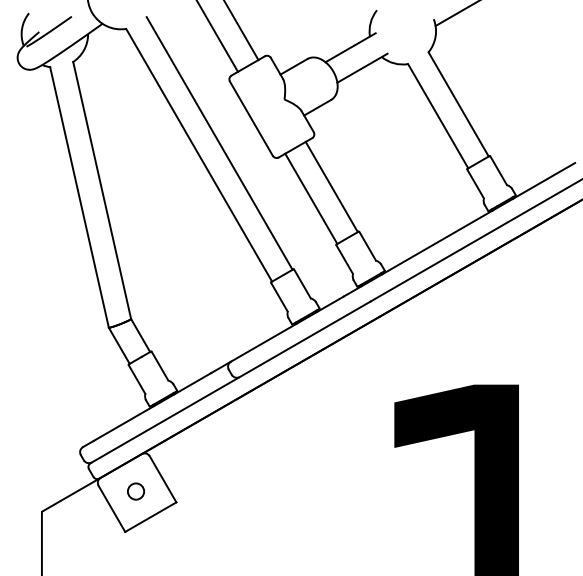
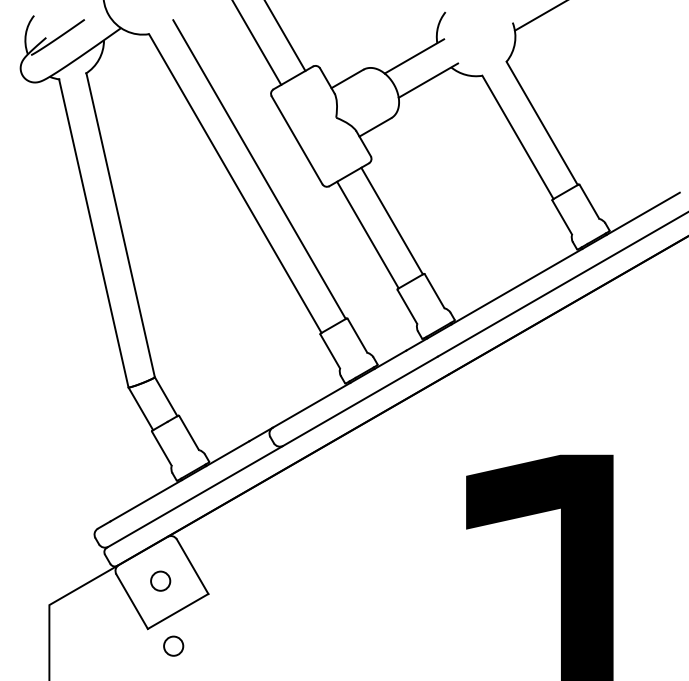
circle: (146, 545) -> (173, 645), added

